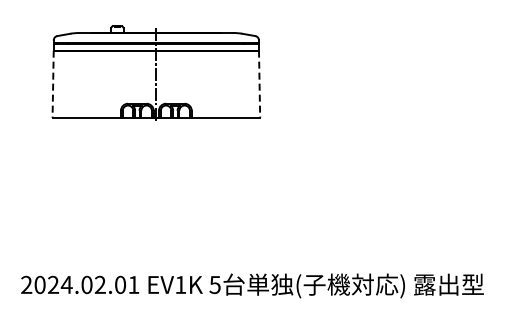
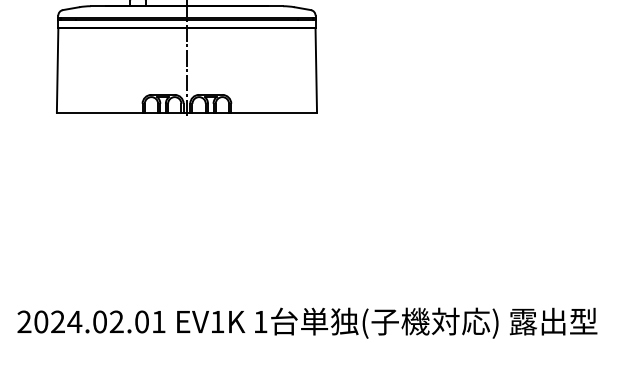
line: (53, 84) -> (58, 70), dashed -> solid
line: (259, 84) -> (316, 70), dashed -> solid
text: (214, 285) -> (259, 322), 5 -> 1

